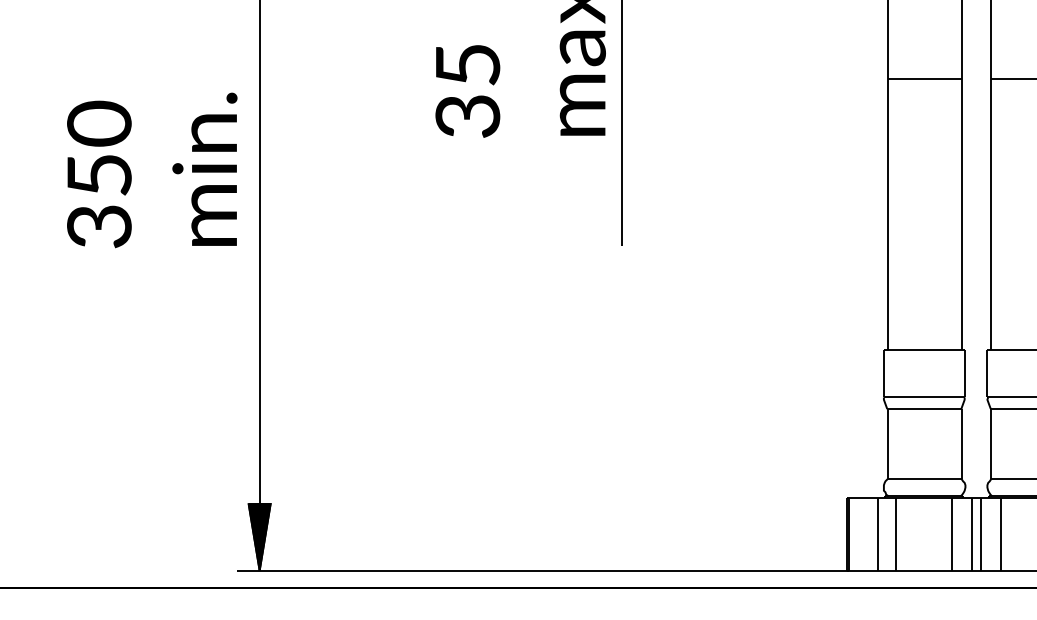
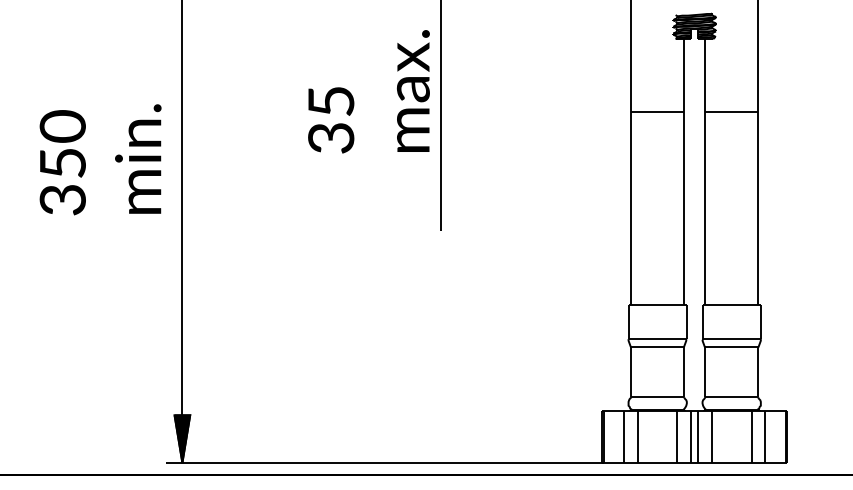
text: (152, 169) -> (100, 159), moved

